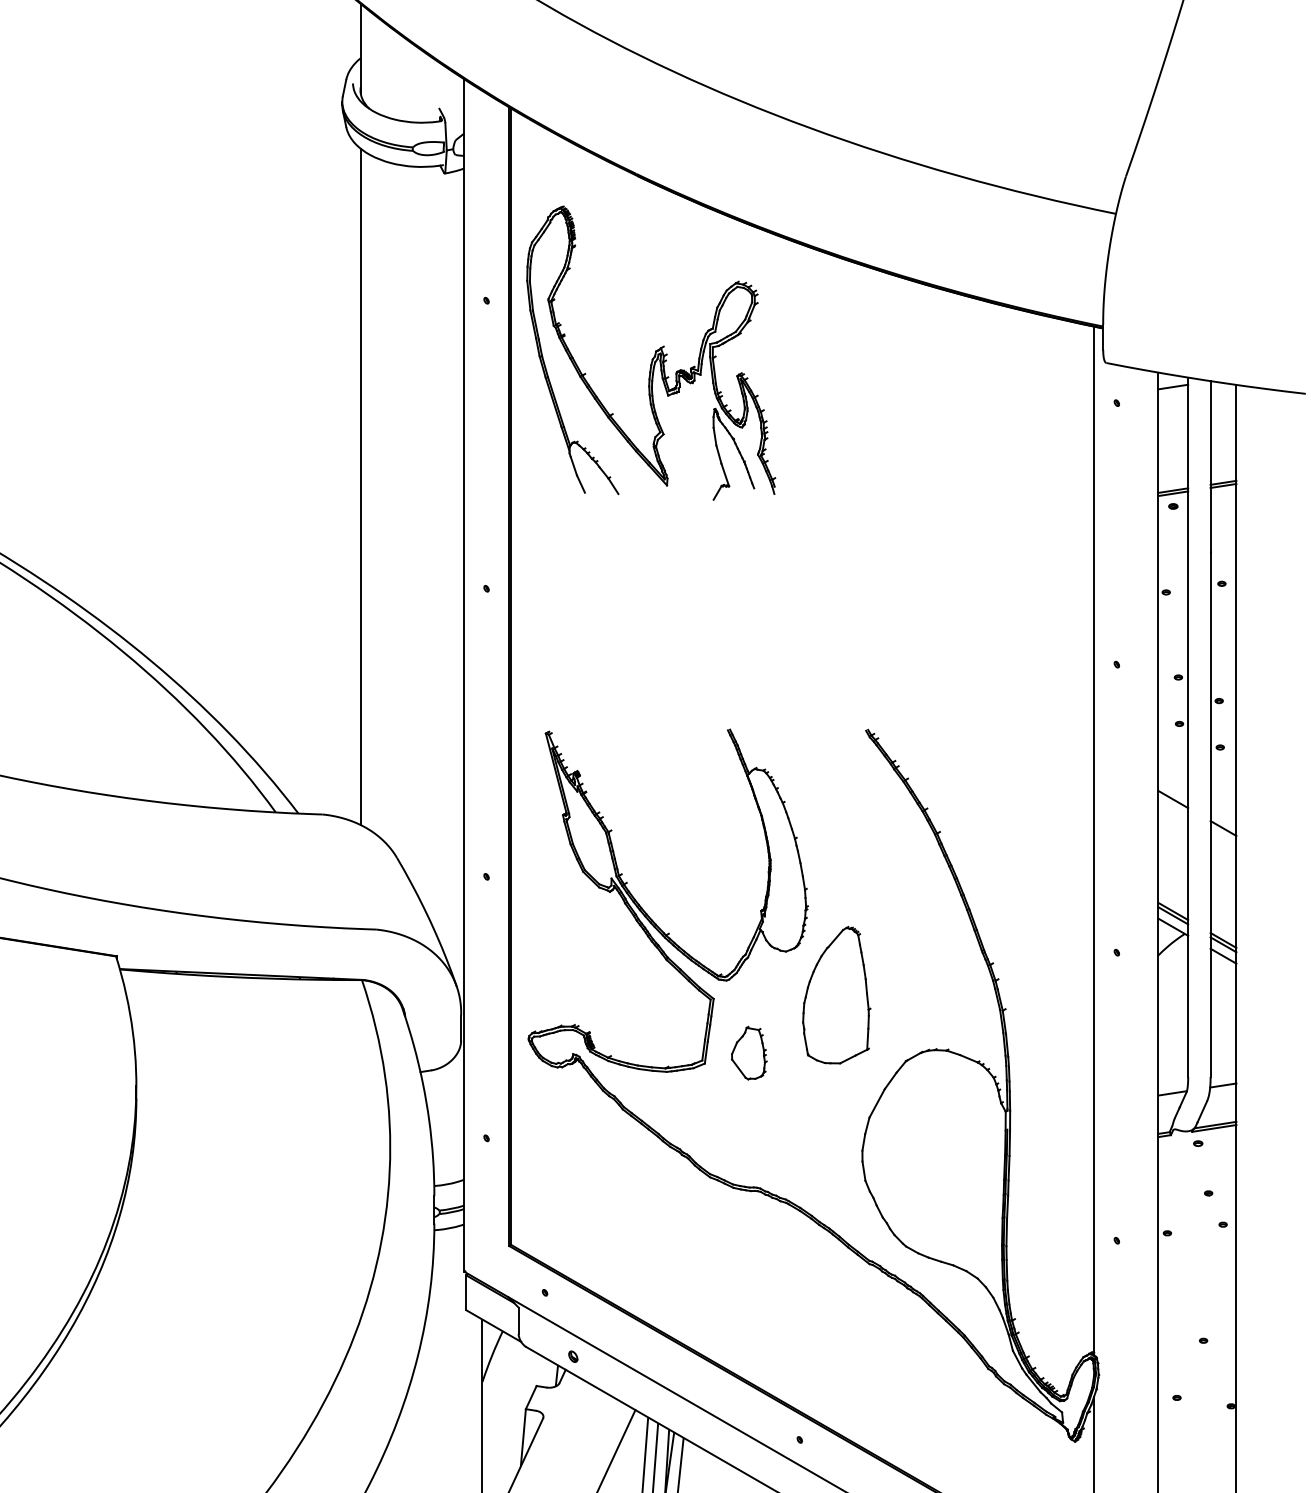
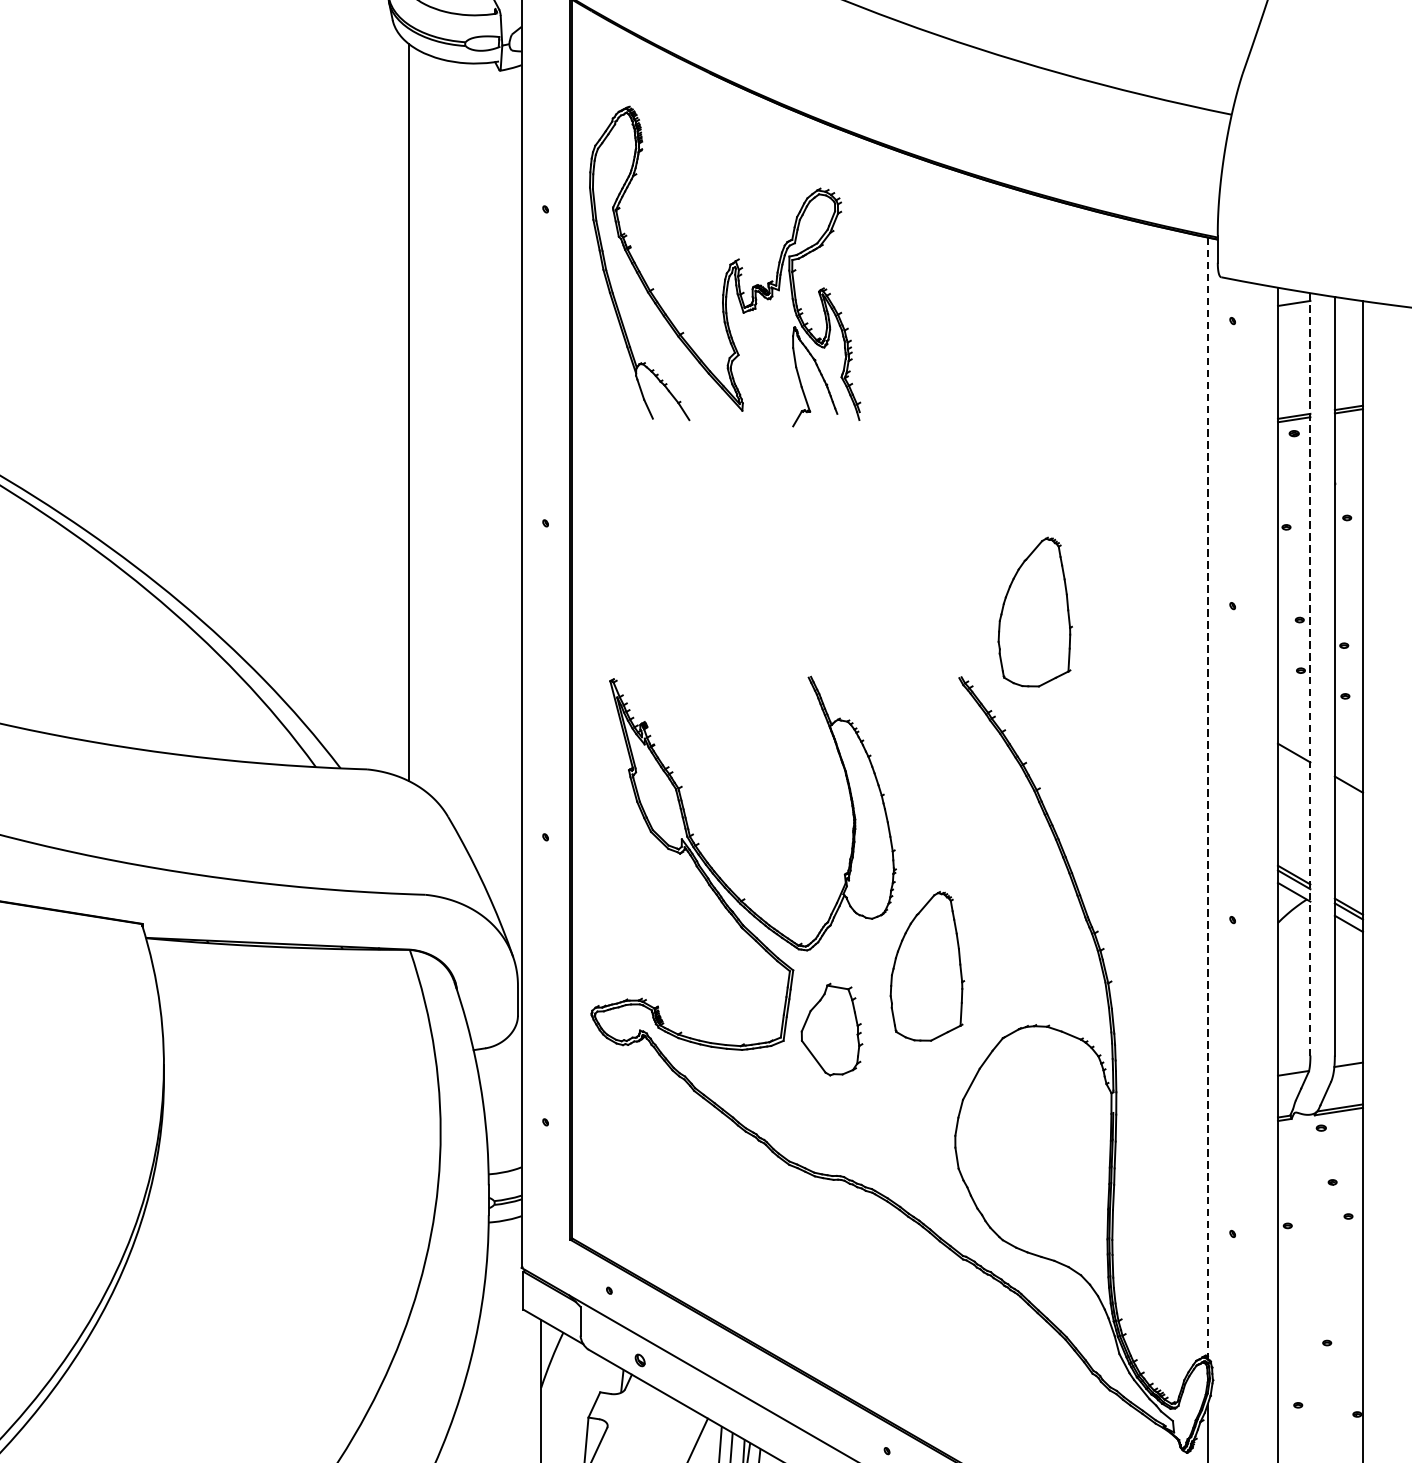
part: (935, 670) -> (1034, 612), added
line: (1188, 727) -> (1310, 674), solid -> dashed
line: (1094, 841) -> (1208, 798), solid -> dashed
part: (749, 1052) -> (832, 1028), size x1.6

